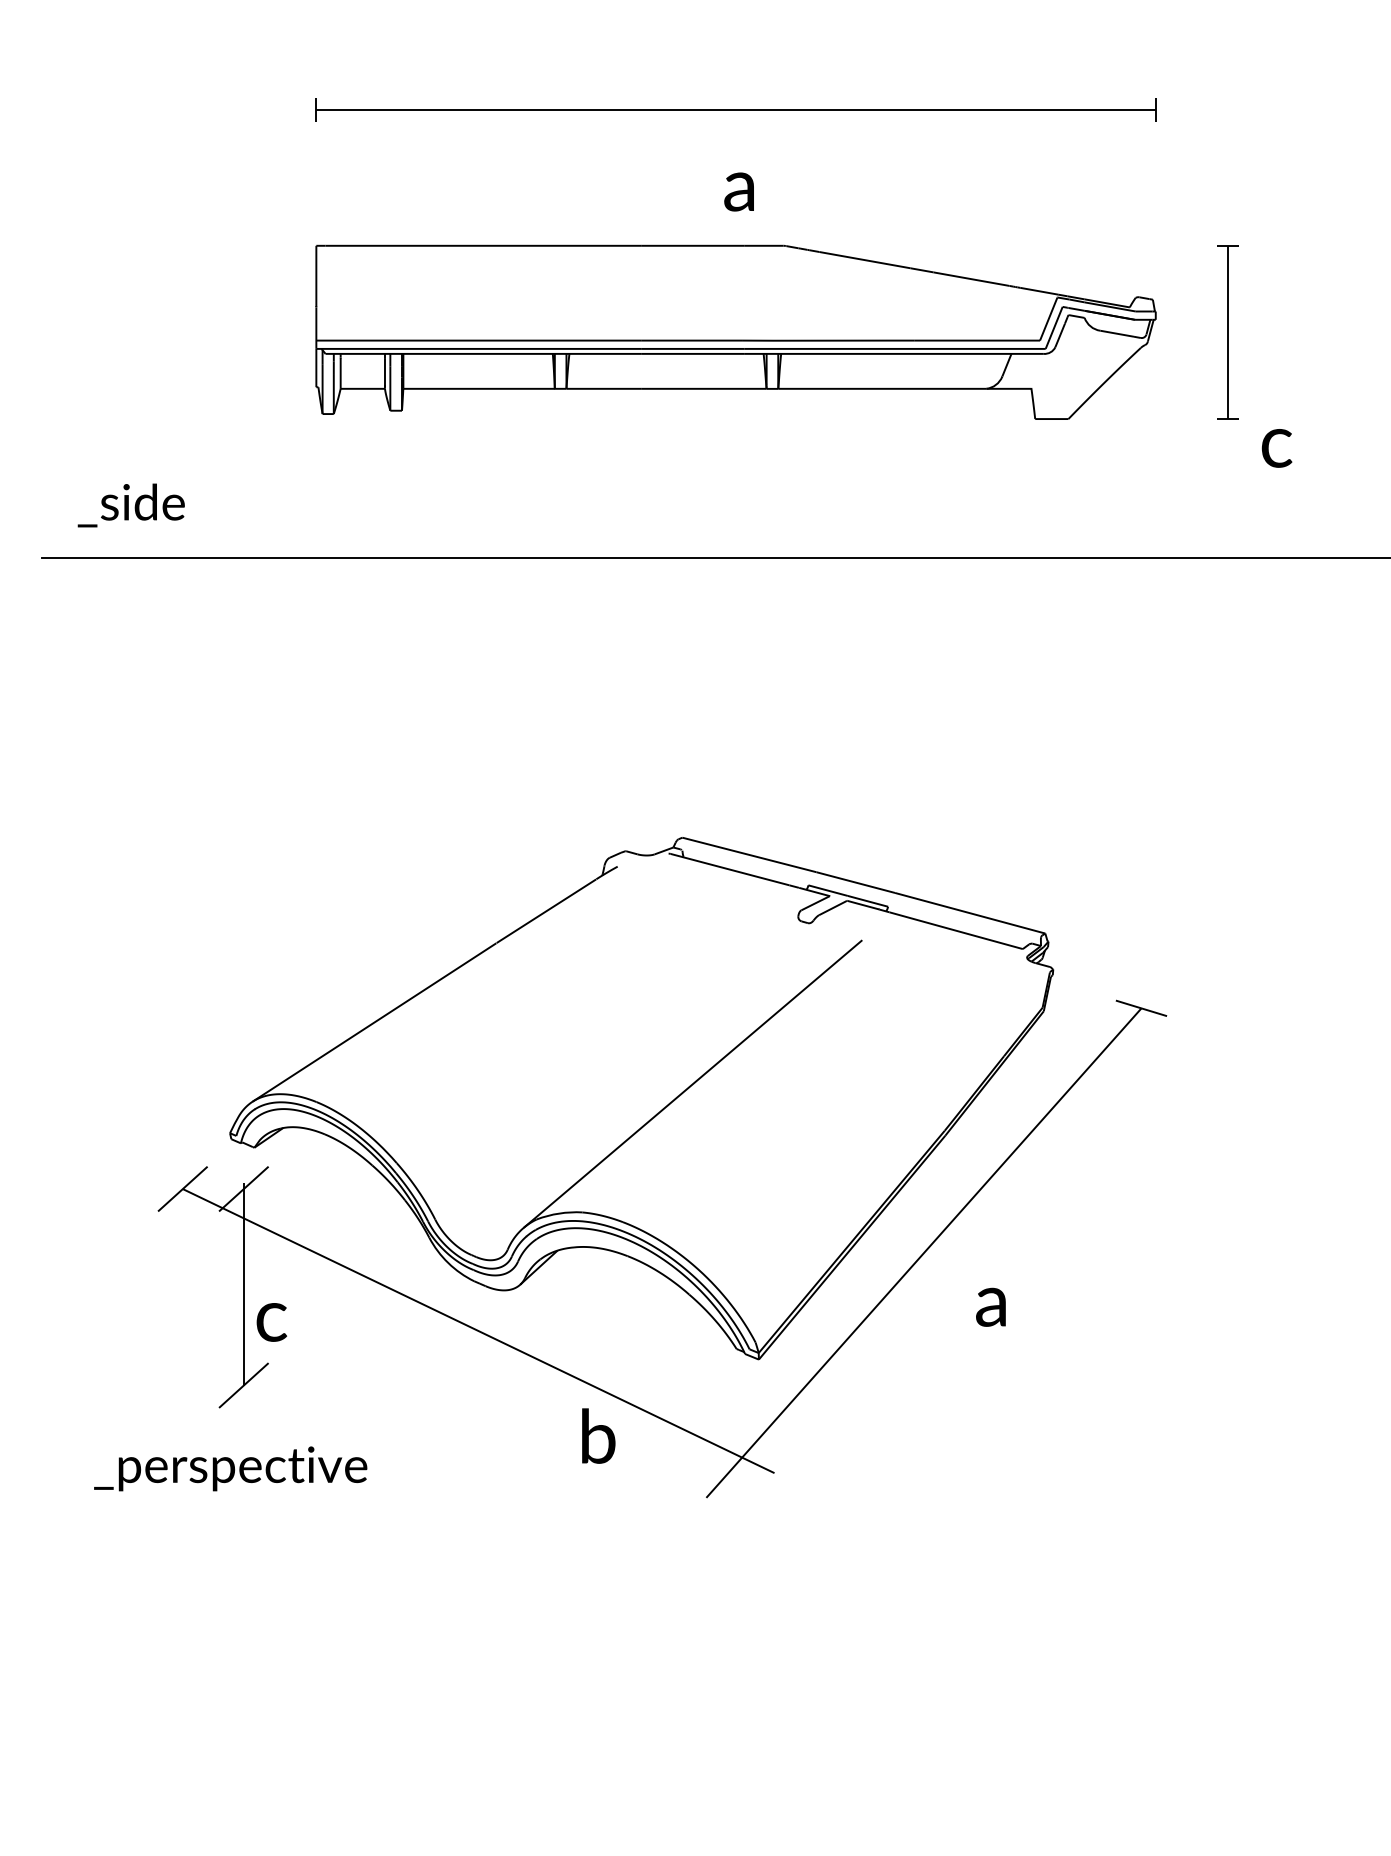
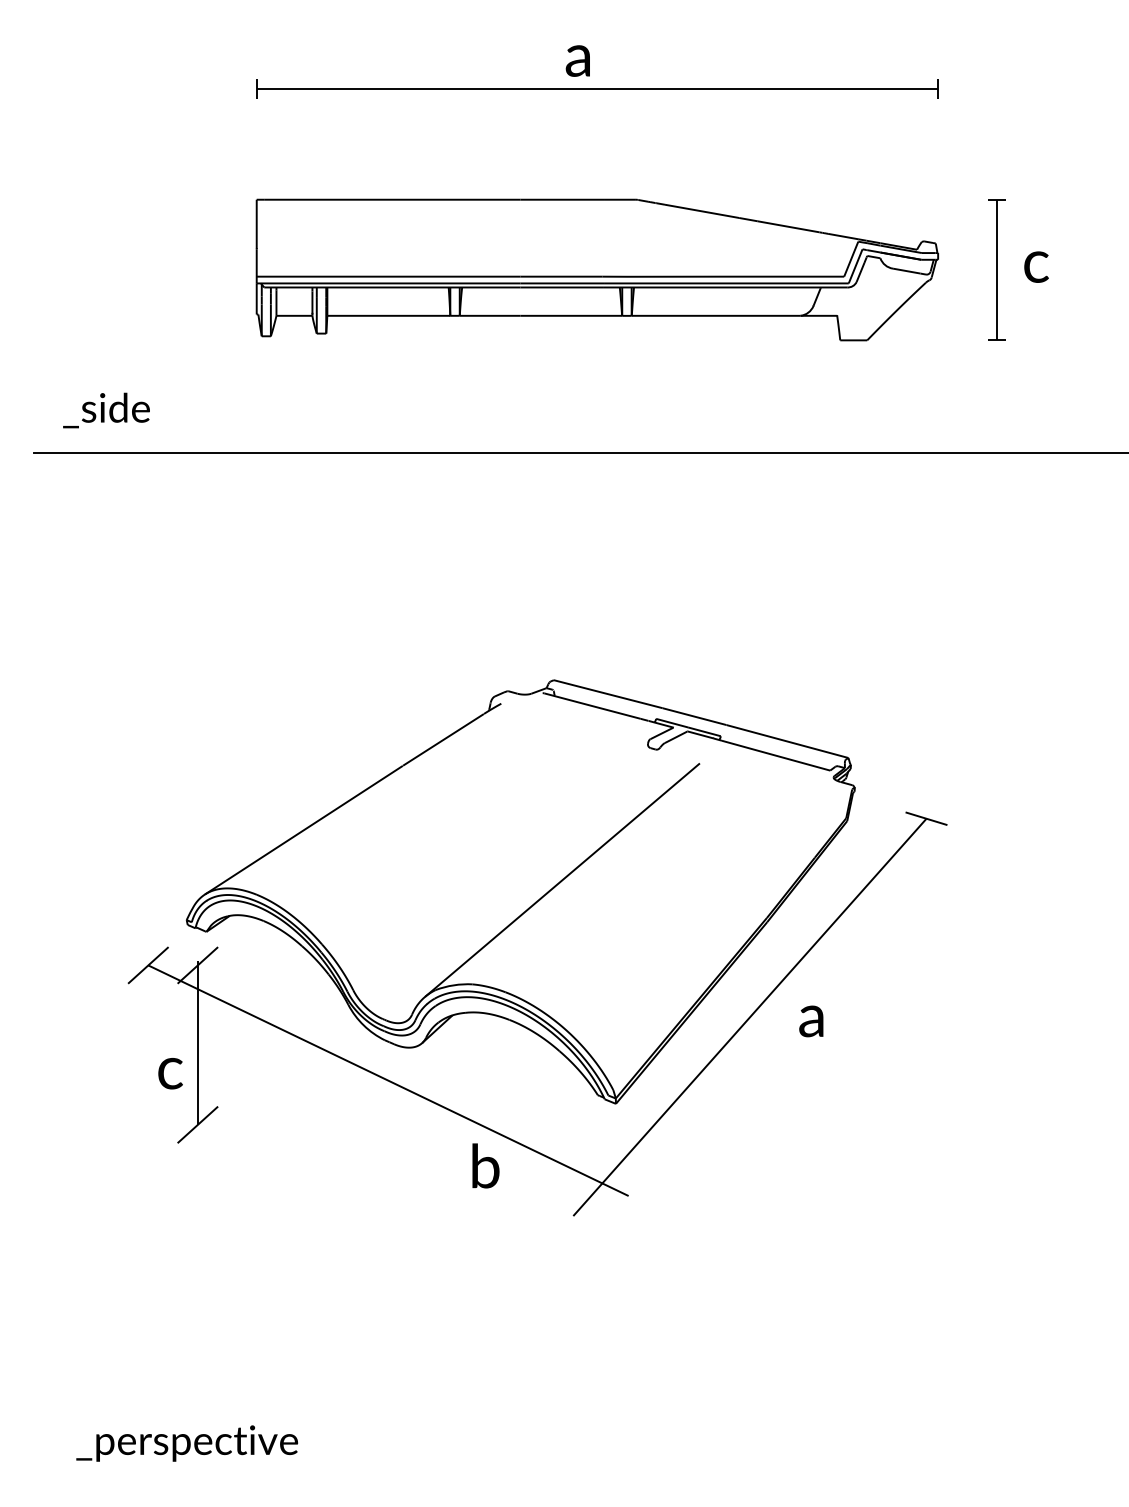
text: (738, 191) -> (577, 60), moved
text: (1276, 447) -> (1036, 266), moved
text: (991, 1307) -> (811, 1021), moved
text: (271, 1322) -> (170, 1073), moved
text: (231, 1468) -> (187, 1443), moved

